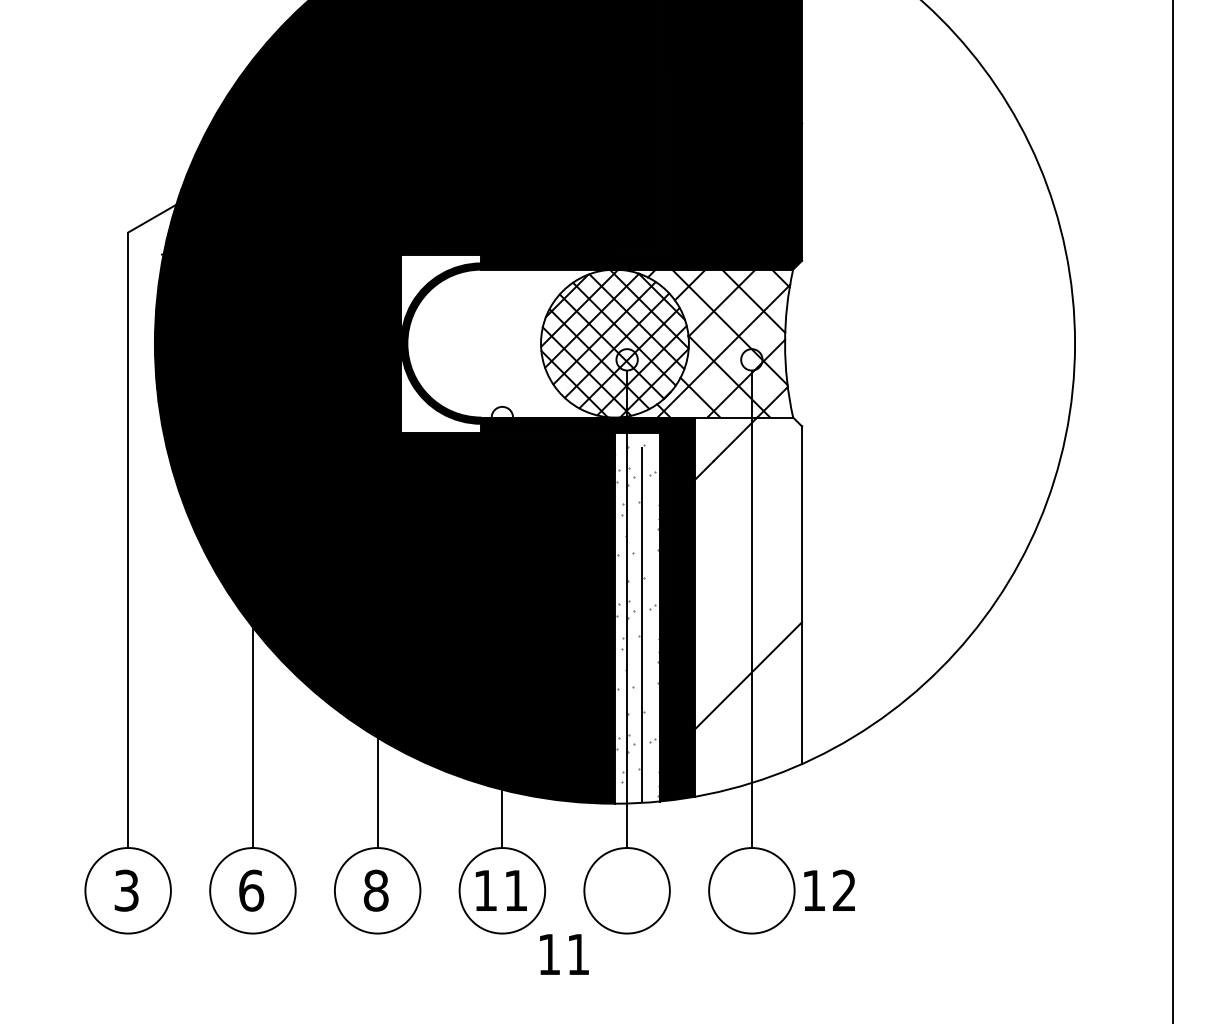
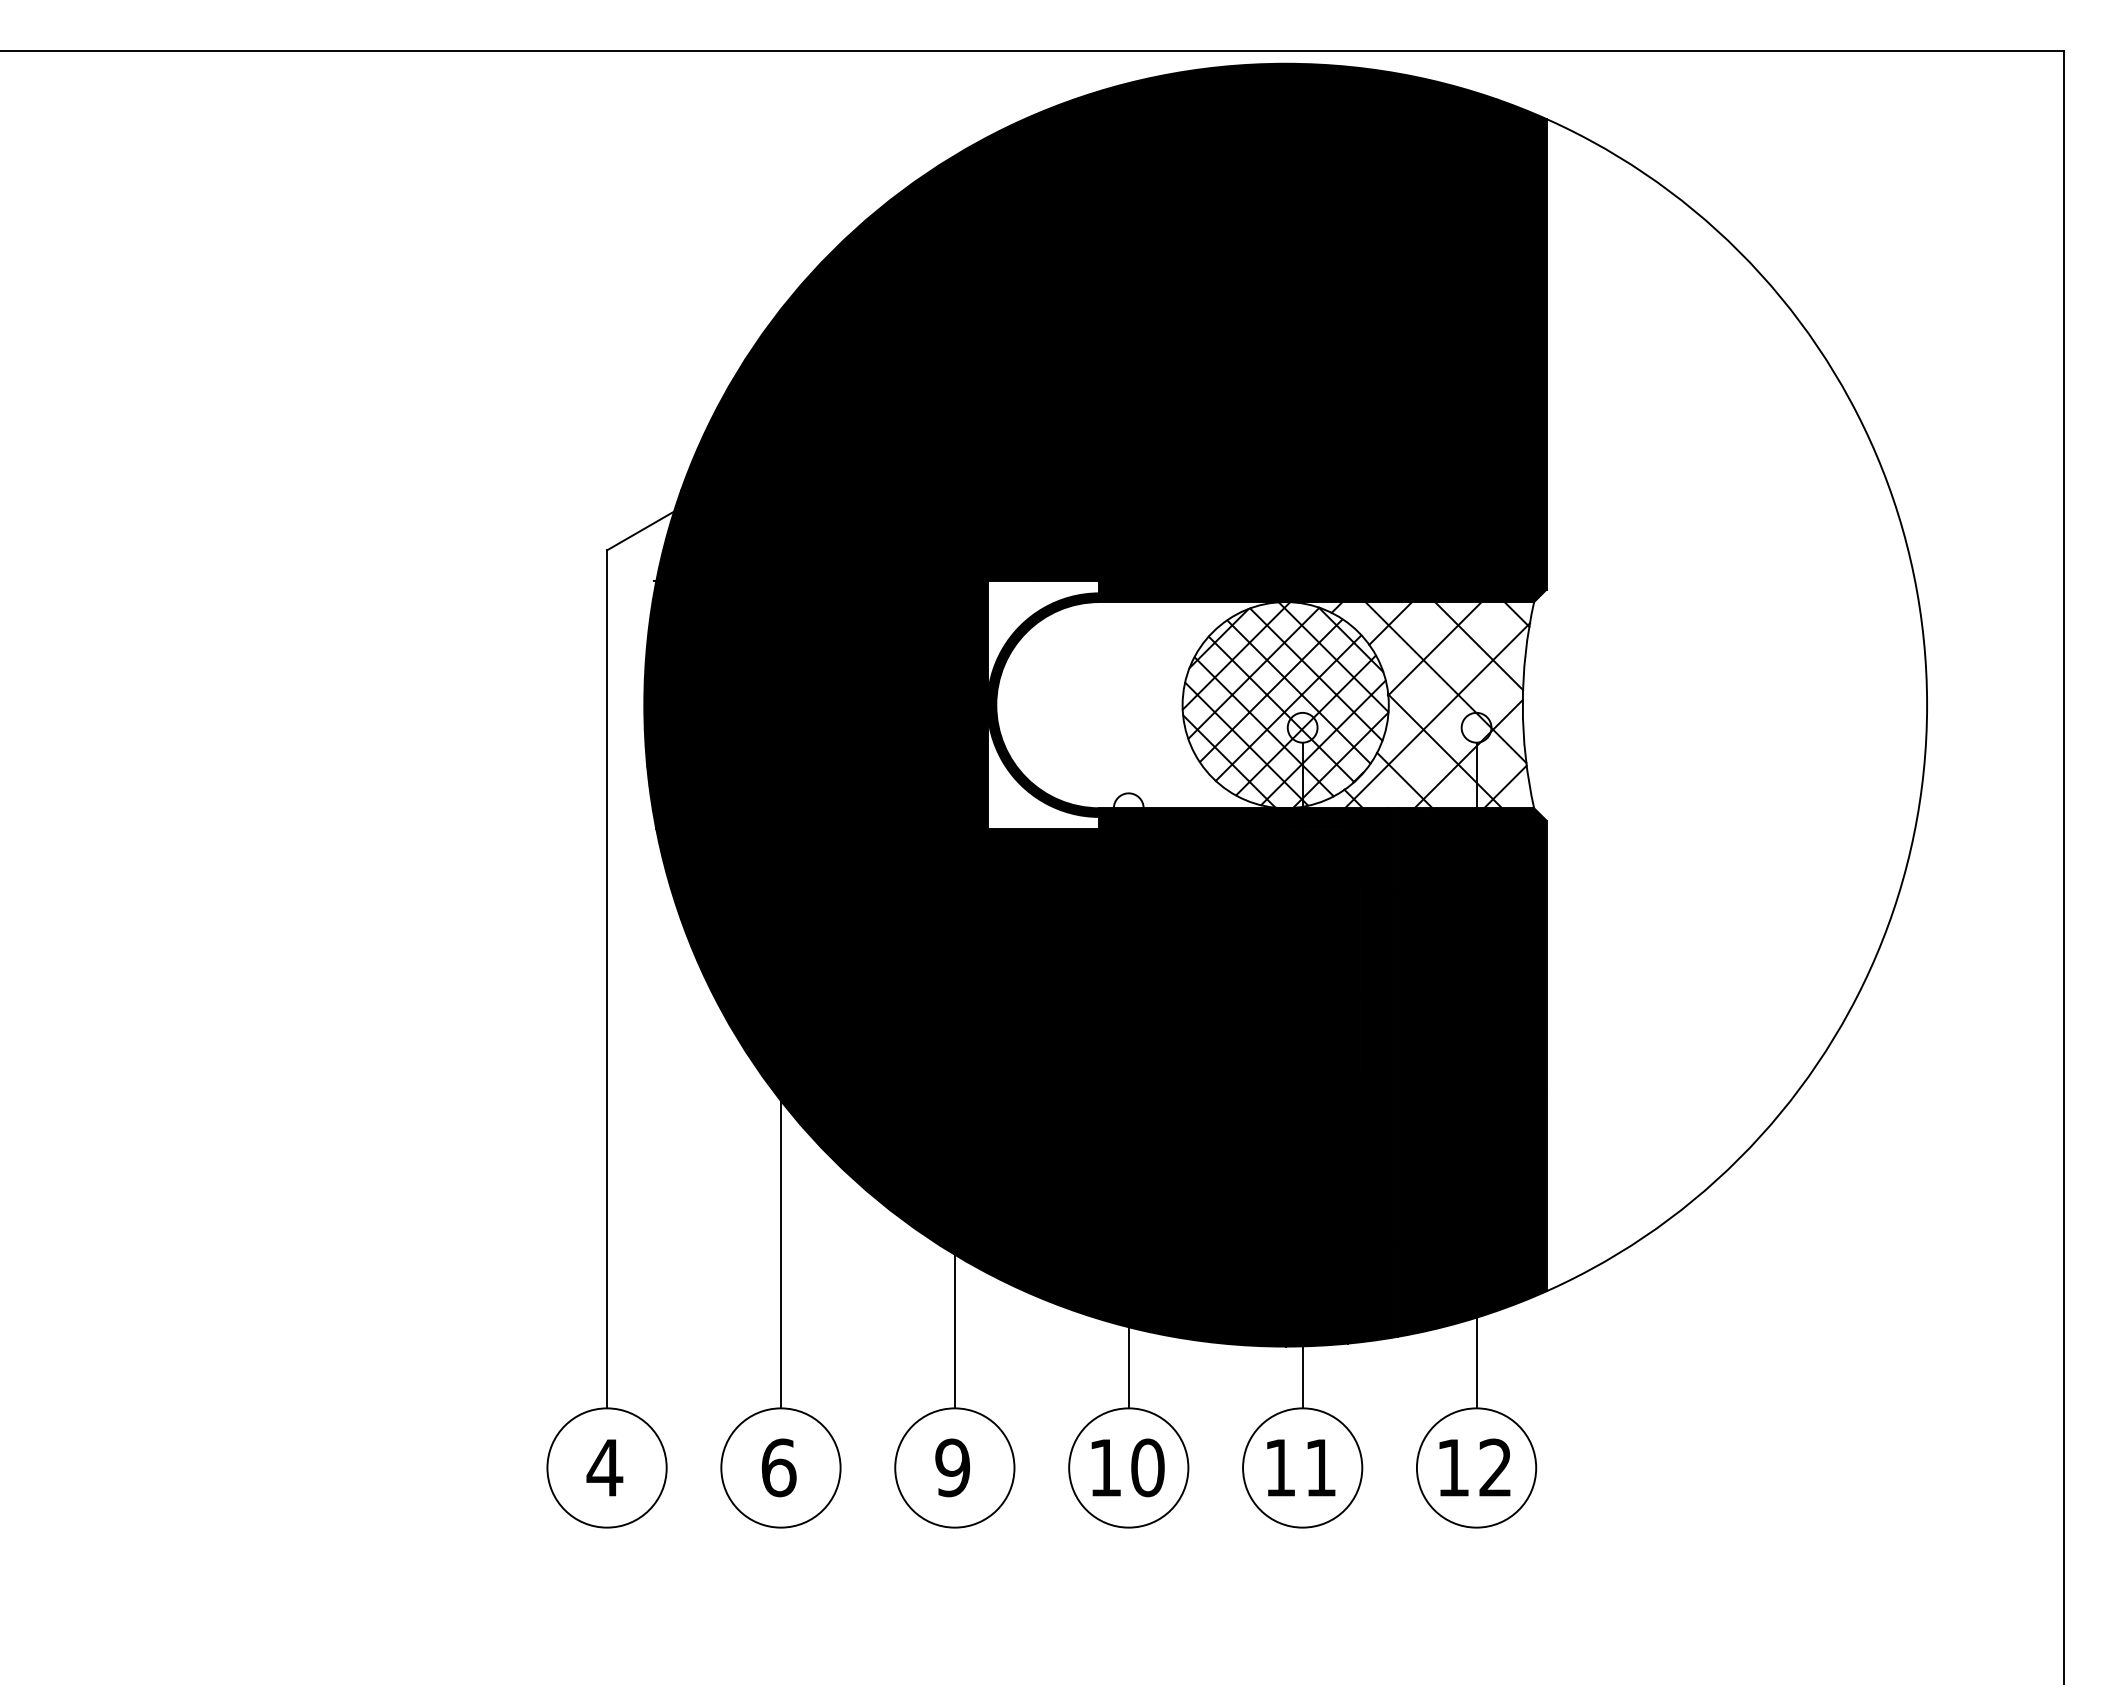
fill: (748, 607) -> (1471, 1072), added
fill: (637, 617) -> (1316, 1087), added
text: (126, 890) -> (604, 1467), 3 -> 4
text: (375, 890) -> (952, 1467), 8 -> 9
text: (515, 890) -> (1147, 1467), 11 -> 10
text: (829, 890) -> (1474, 1467), moved
text: (564, 954) -> (1301, 1467), moved

